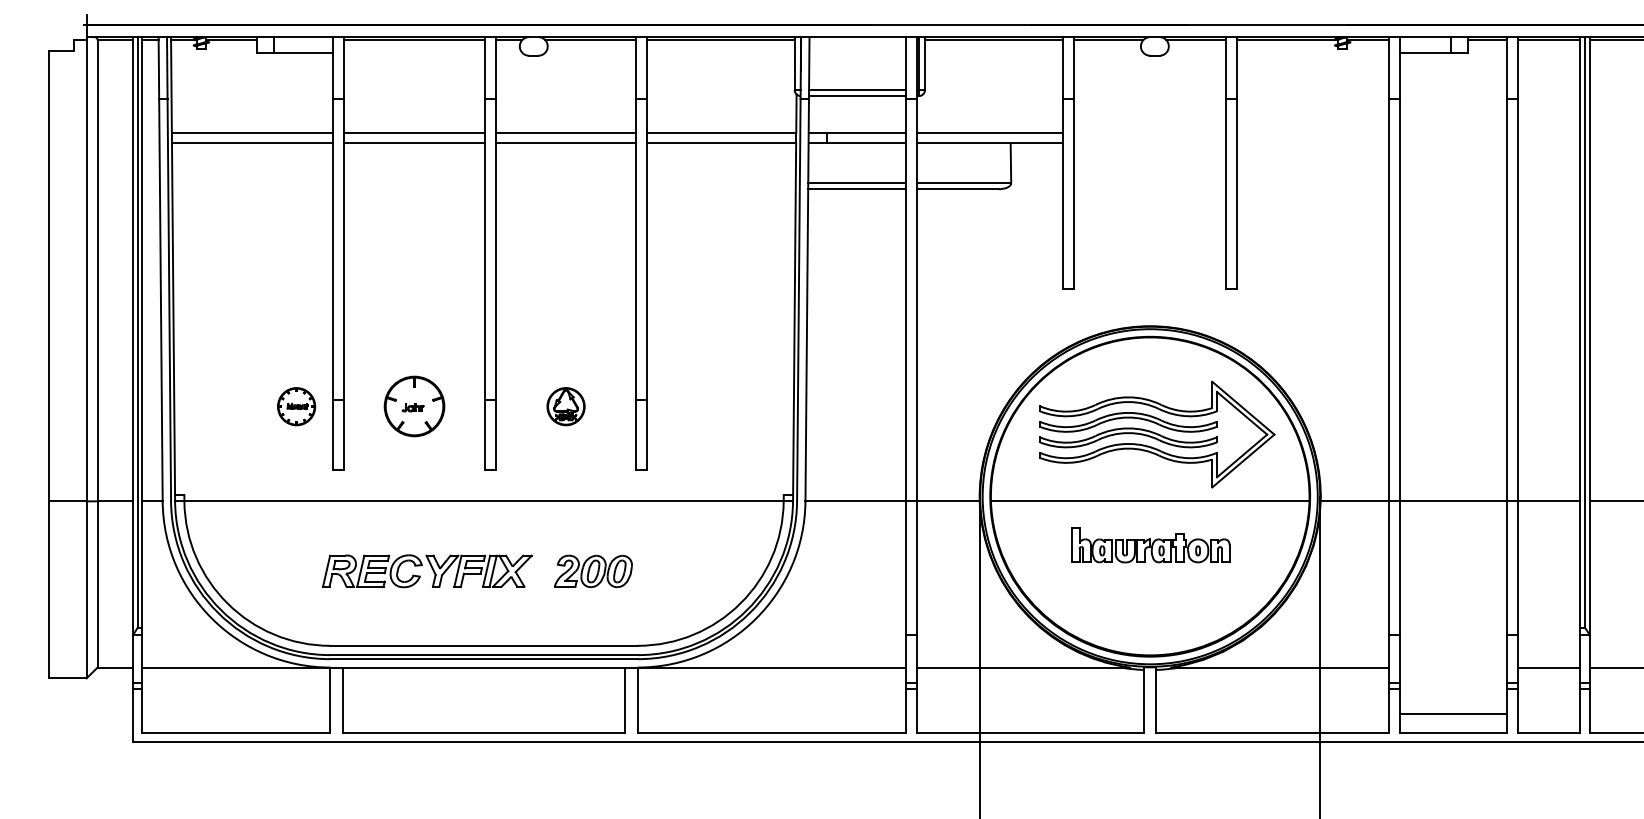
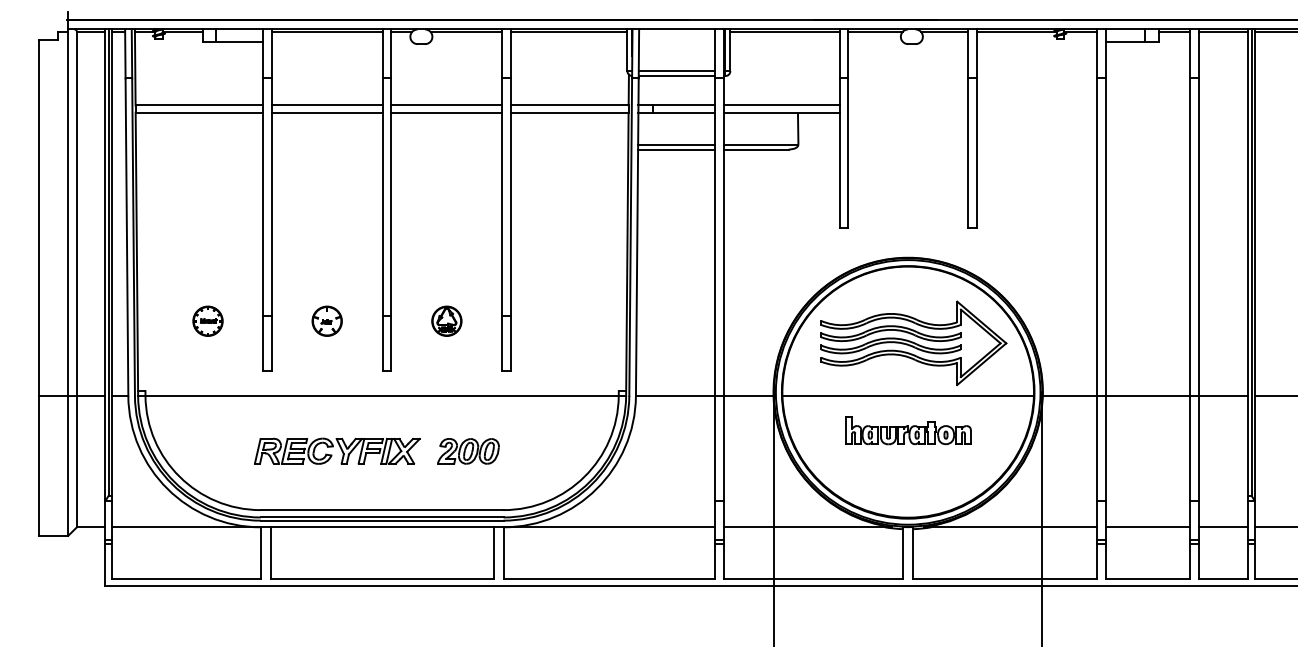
part: (296, 406) -> (207, 321), moved
part: (414, 406) -> (327, 321), size x0.62
line: (1453, 713) -> (1147, 527), moved

